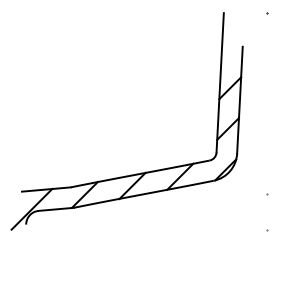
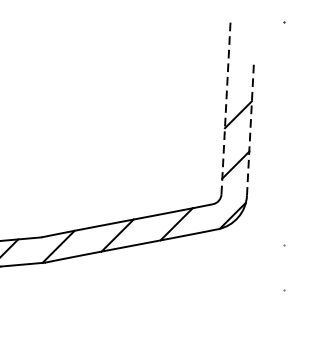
line: (220, 82) -> (226, 107), solid -> dashed
line: (239, 100) -> (249, 129), solid -> dashed

